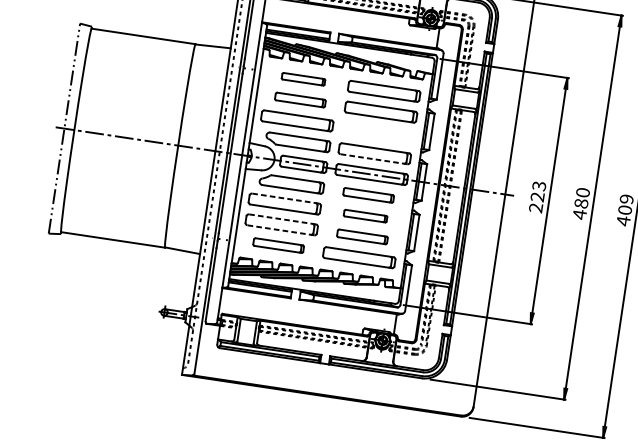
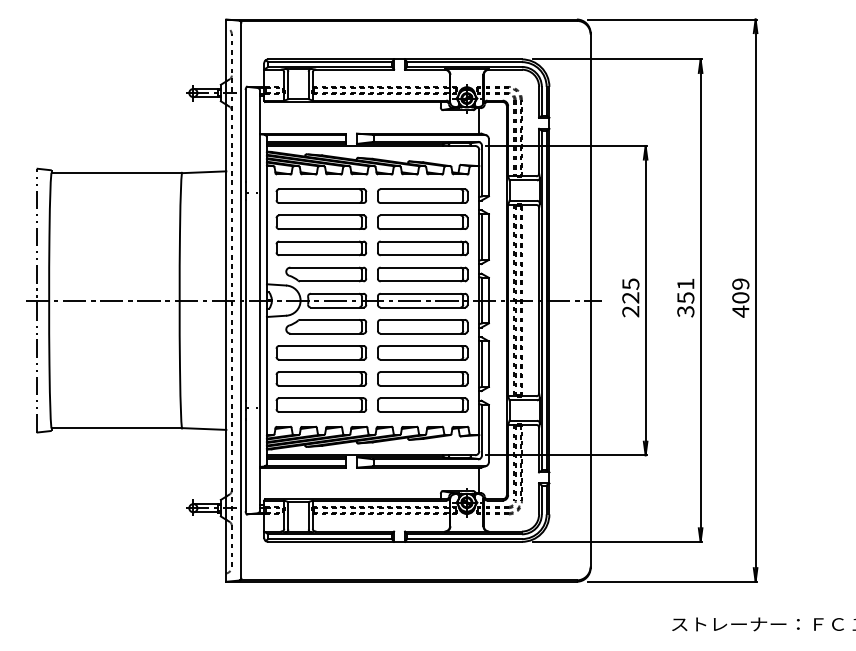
part: (303, 78) -> (321, 195), size x1.67
part: (300, 99) -> (321, 221), size x1.43
part: (377, 133) -> (422, 248), added
line: (373, 159) -> (422, 281), dashed -> solid
text: (539, 185) -> (630, 283), 223 -> 225
part: (368, 195) -> (422, 326), size x1.43
line: (284, 198) -> (320, 346), dashed -> solid
text: (581, 203) -> (685, 297), 480 -> 351
part: (365, 215) -> (422, 352), size x1.67
line: (281, 219) -> (320, 372), dashed -> solid
line: (280, 229) -> (320, 385), dashed -> solid
part: (362, 236) -> (422, 378), size x1.43
part: (278, 245) -> (321, 404), size x1.43

